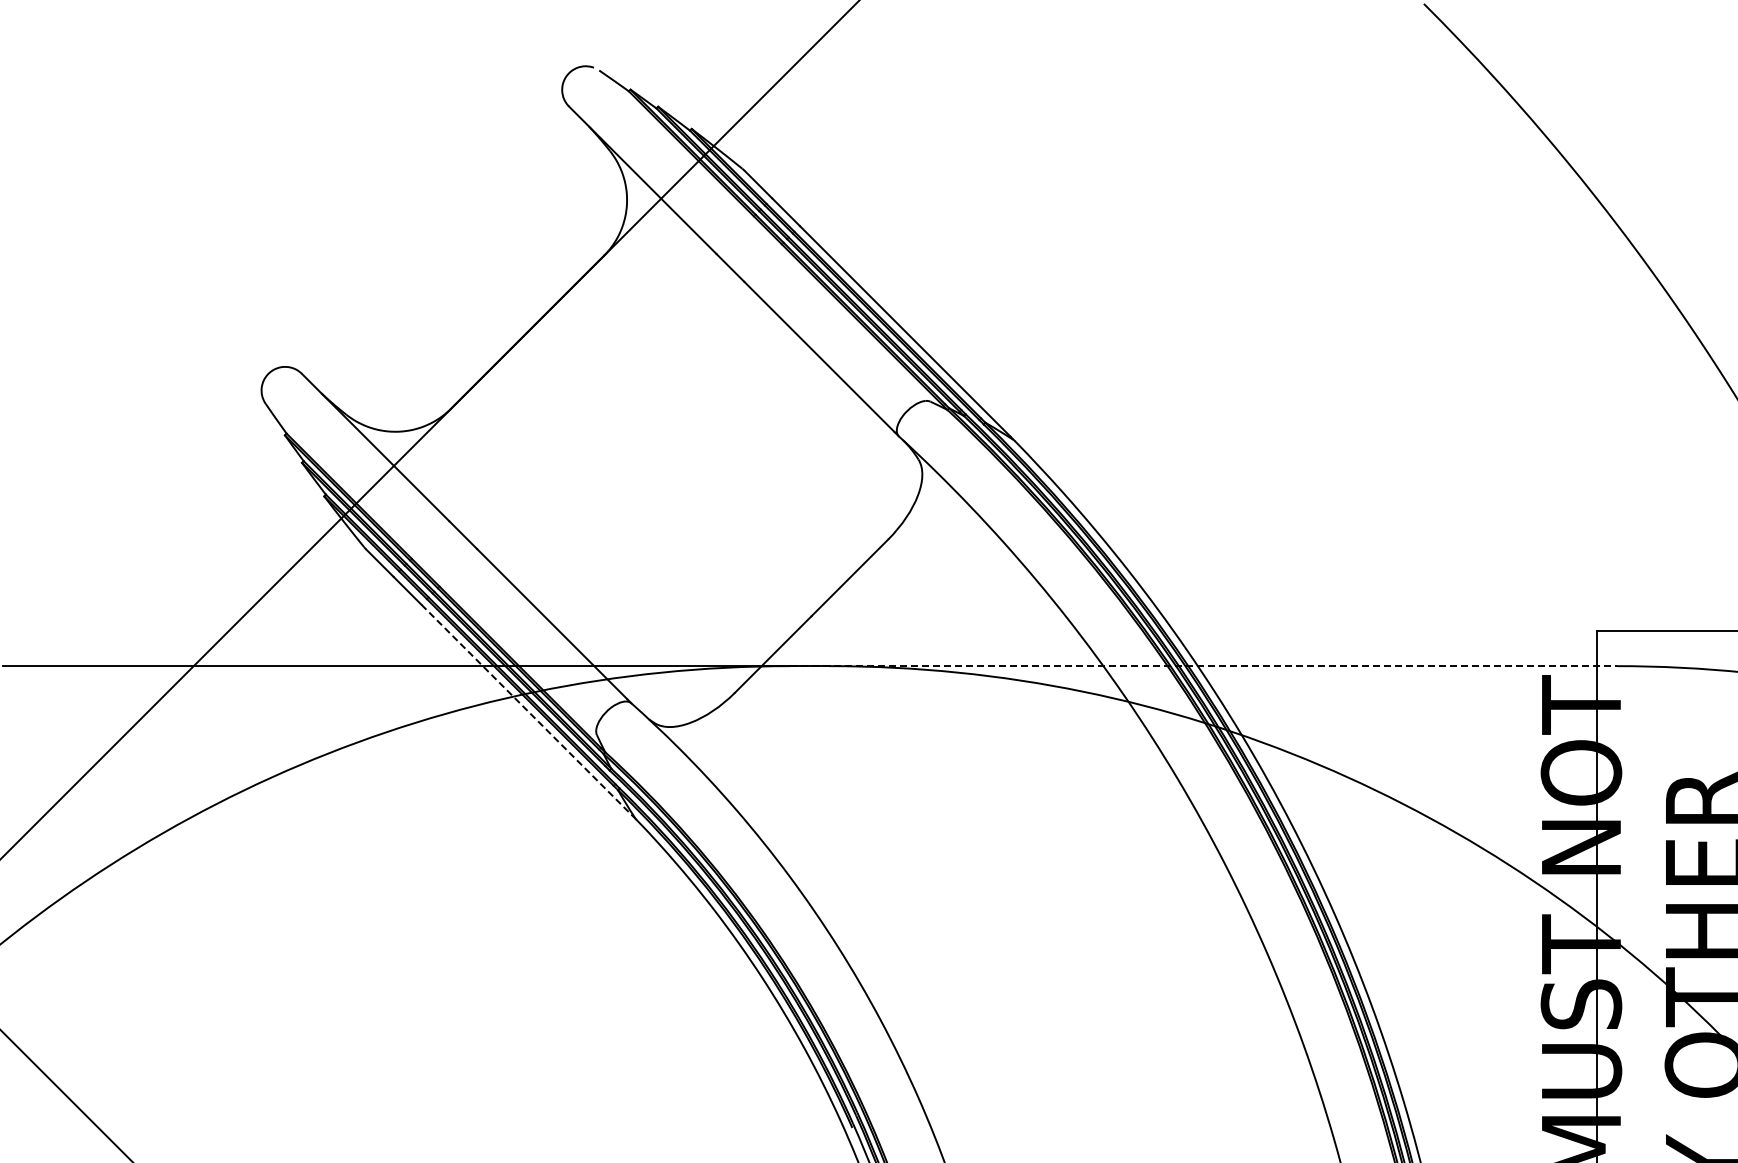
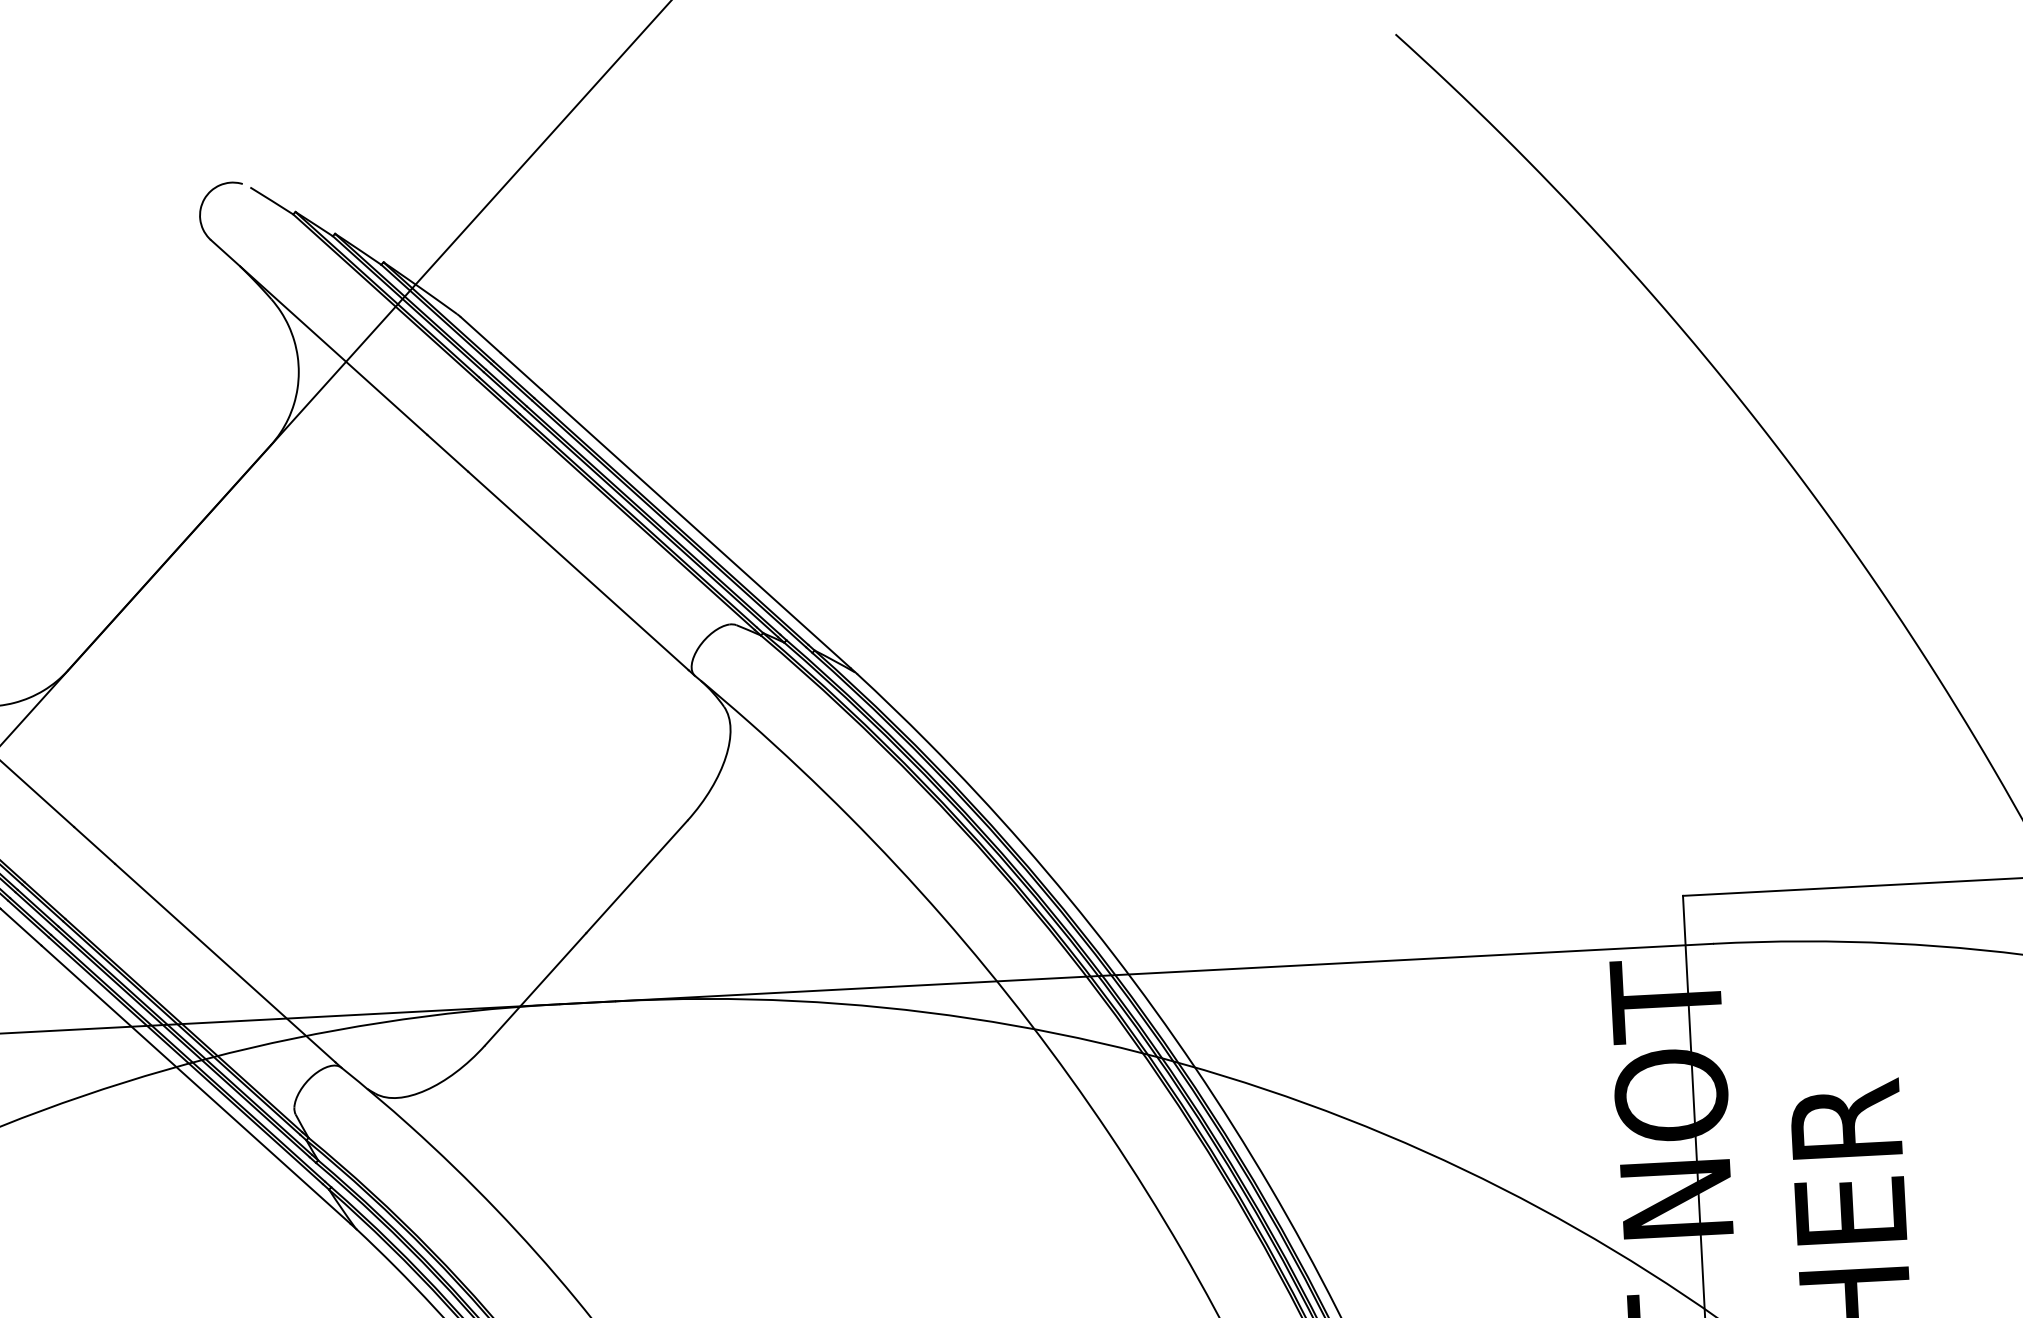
line: (1204, 666) -> (1137, 974), dashed -> solid
line: (526, 710) -> (195, 1085), dashed -> solid

